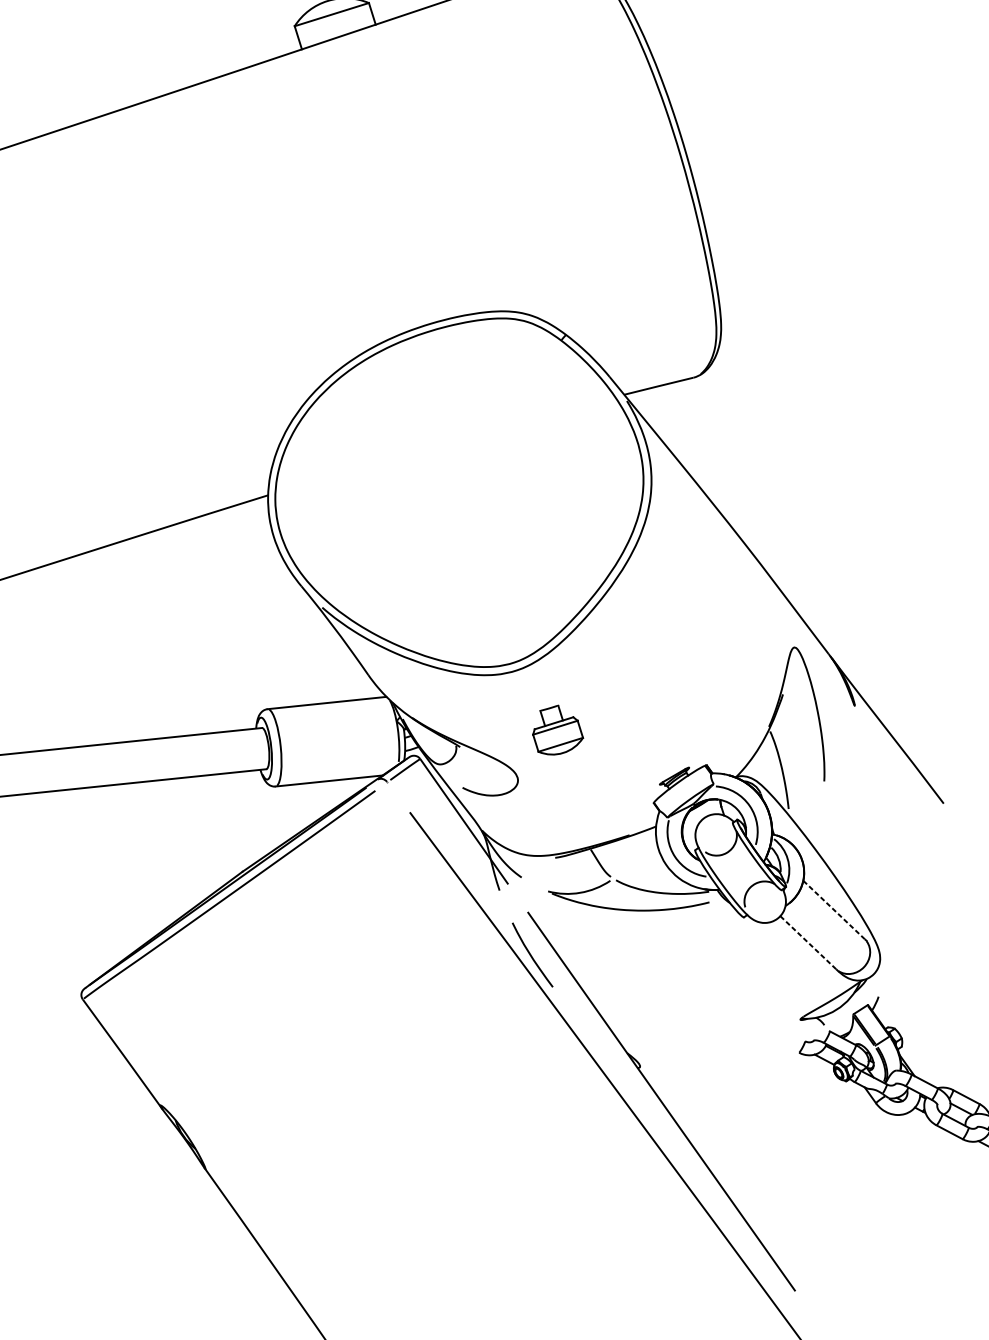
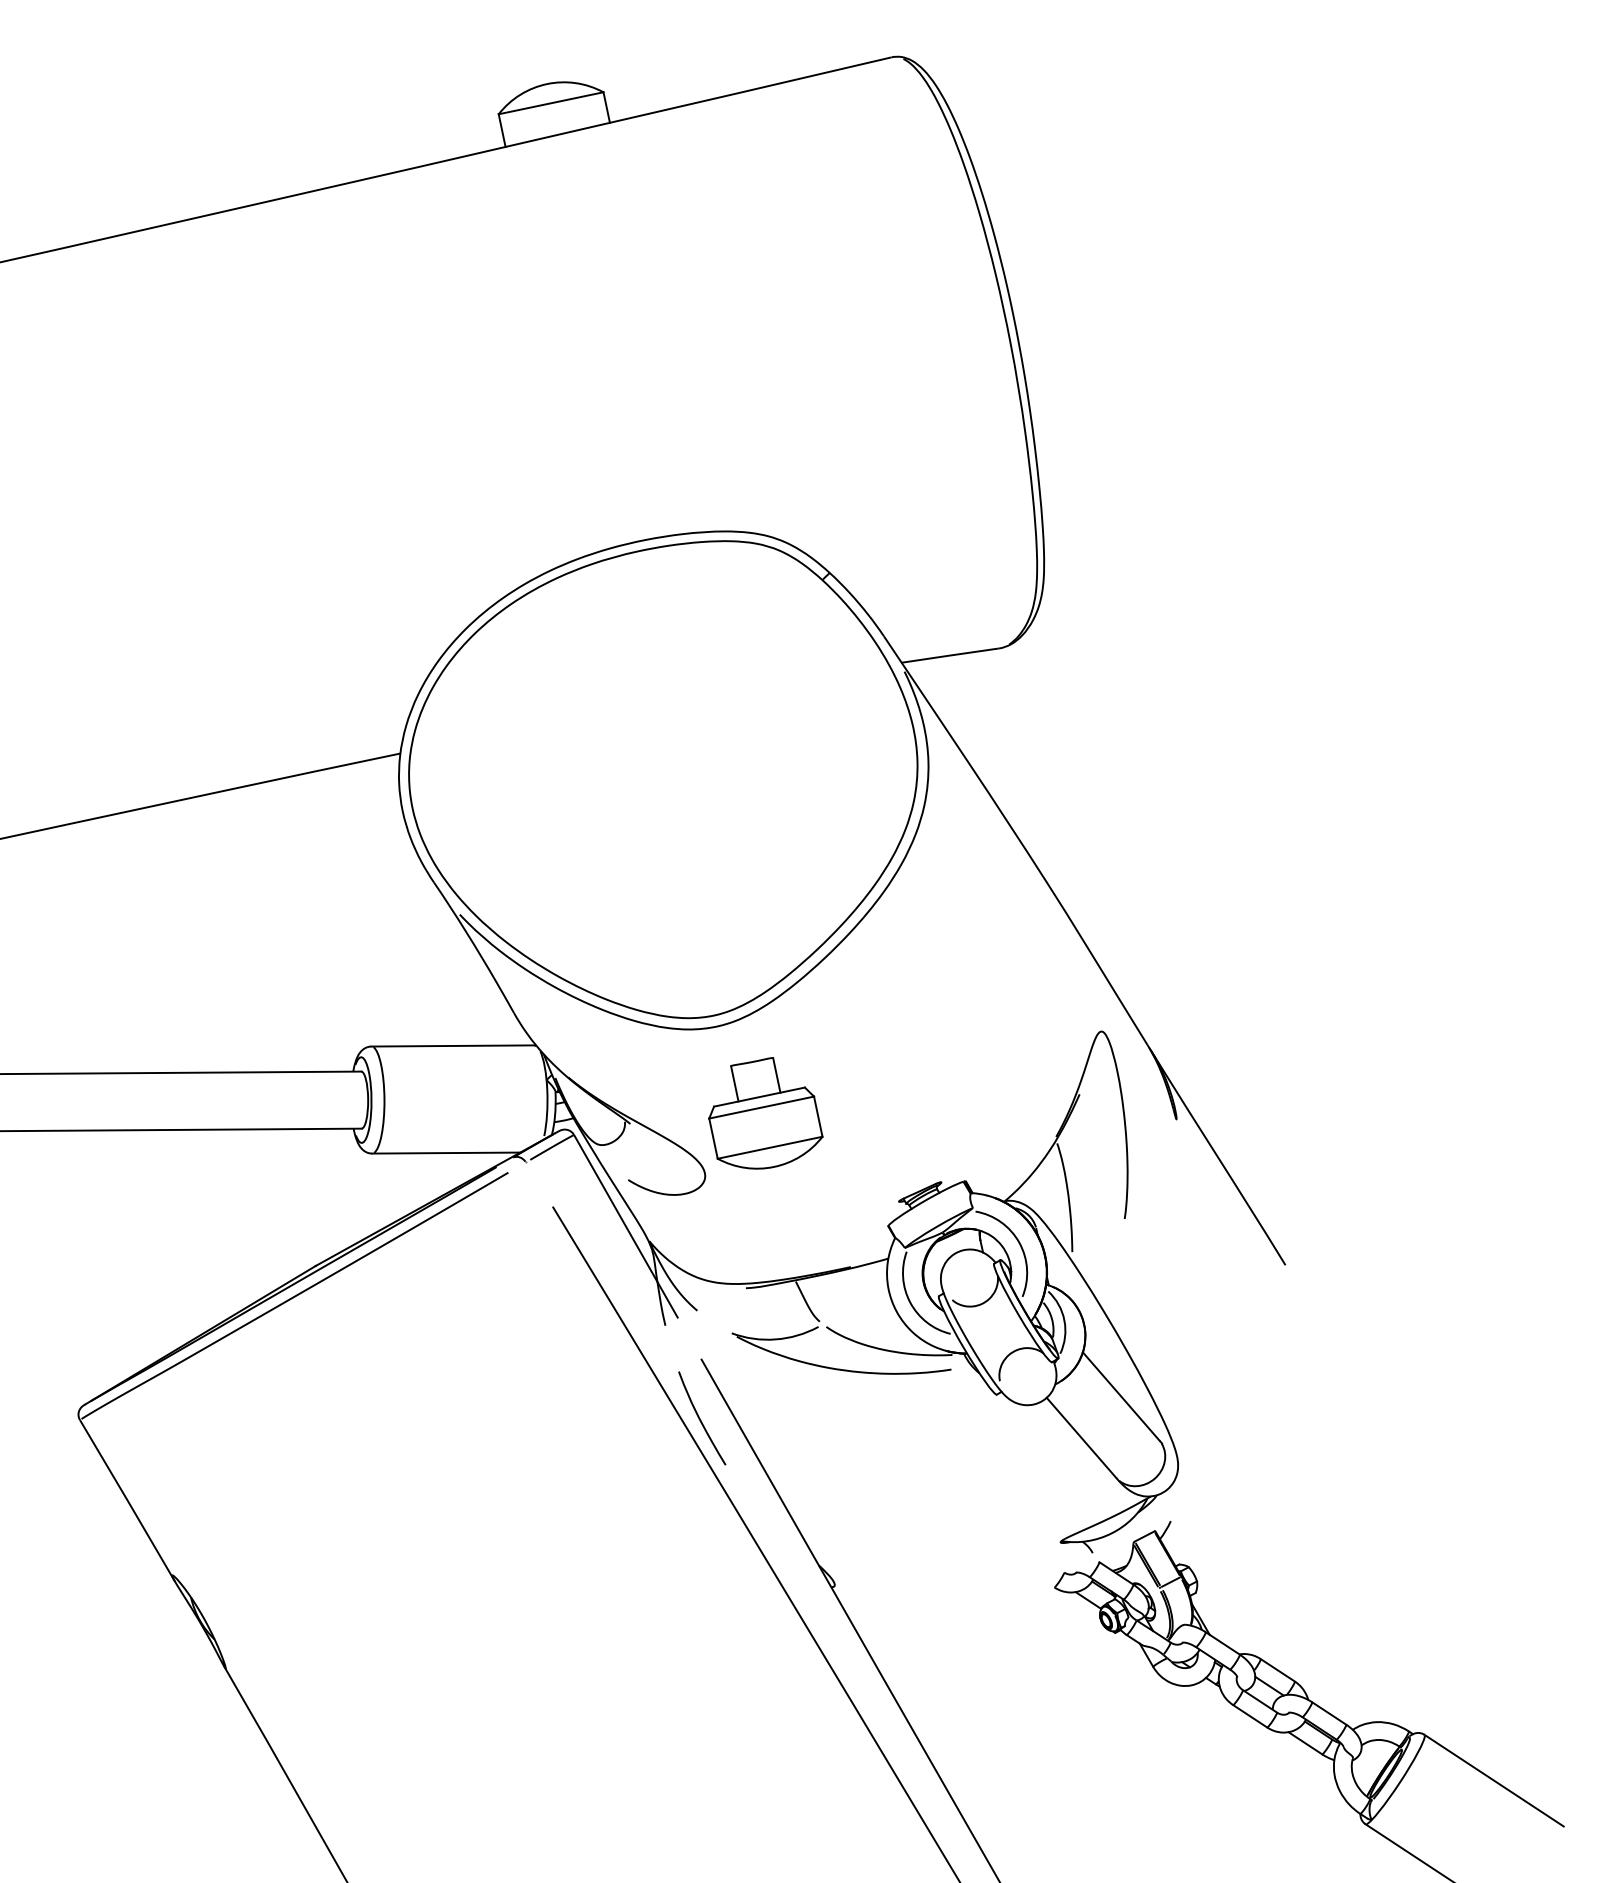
part: (557, 730) -> (765, 1113), size x1.67
line: (834, 910) -> (1121, 1396), dashed -> solid
line: (808, 943) -> (1081, 1438), dashed -> solid

